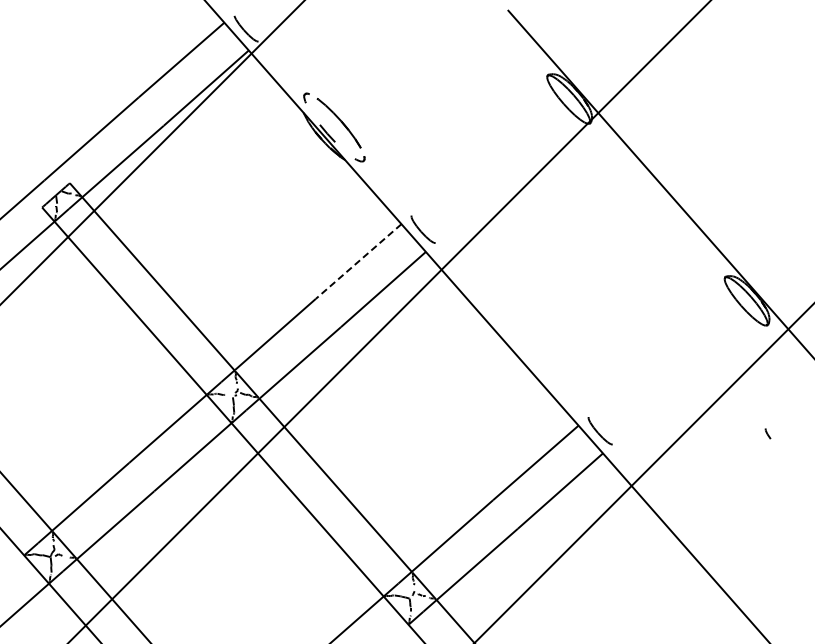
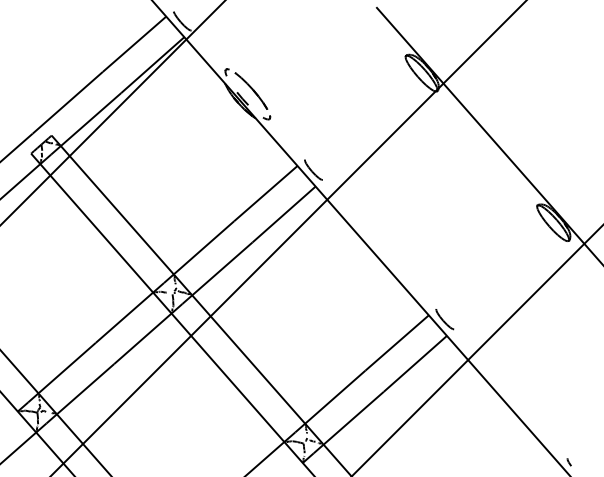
line: (358, 261) -> (265, 193), dashed -> solid
part: (767, 433) -> (568, 462), moved

